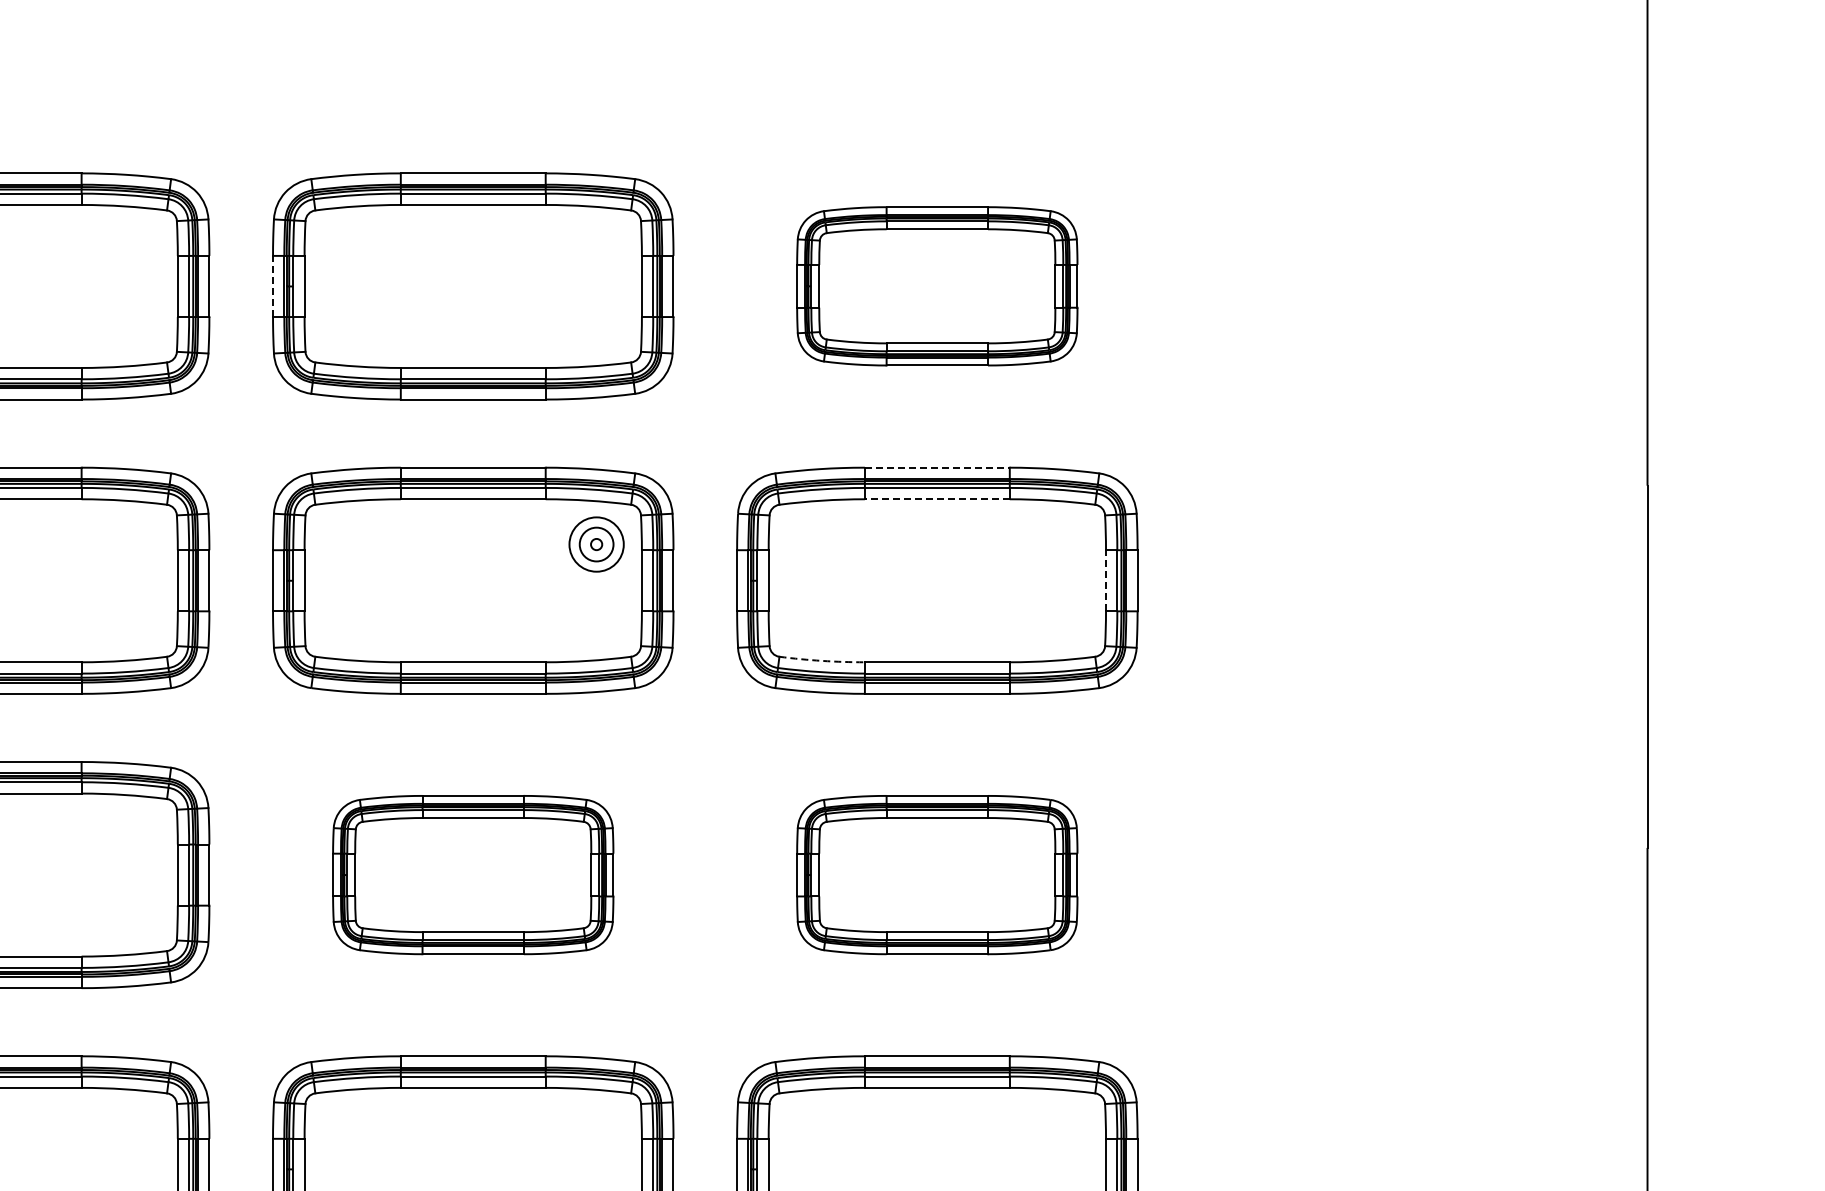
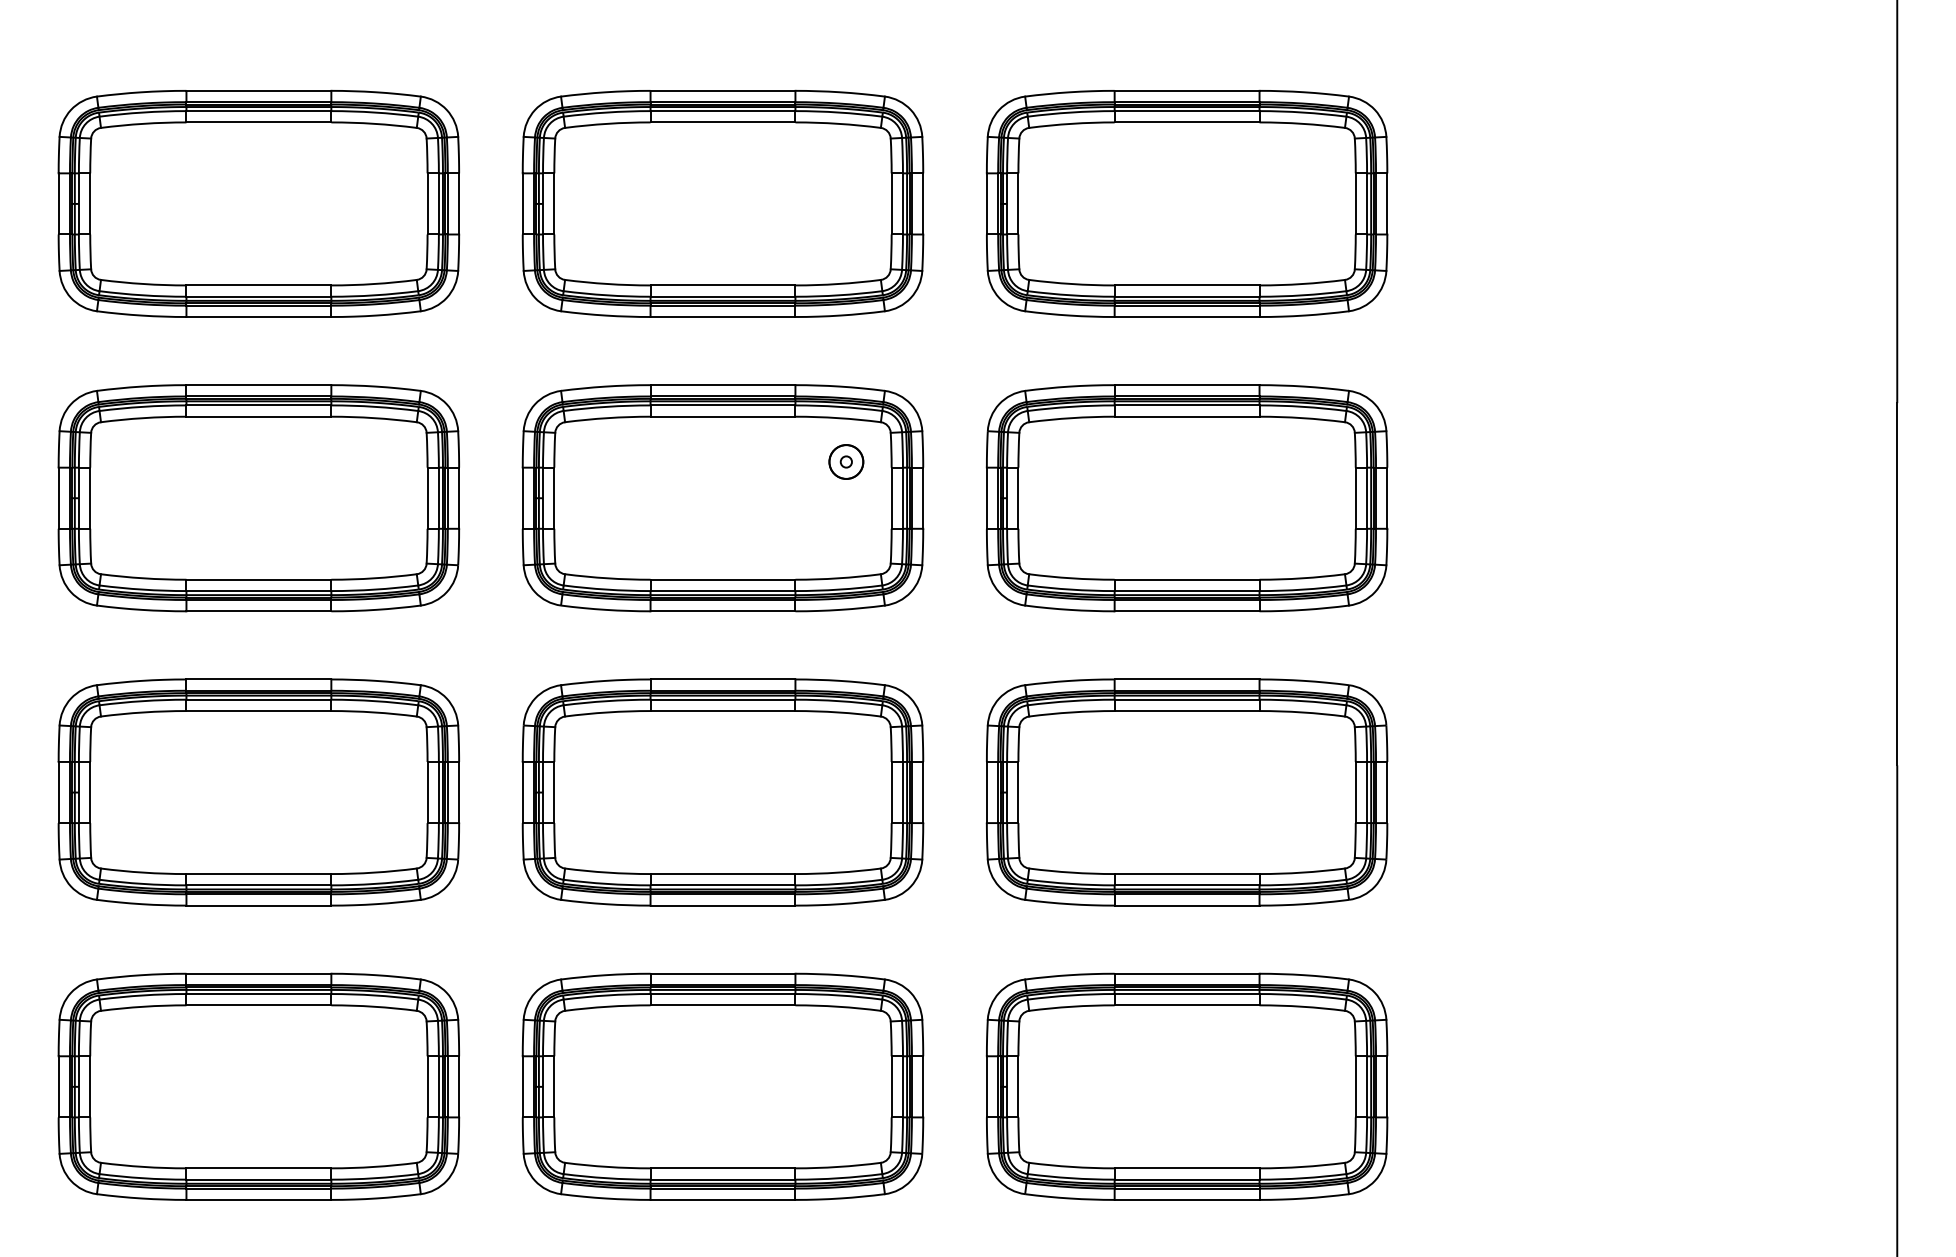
line: (272, 286) -> (522, 203), dashed -> solid
part: (936, 286) -> (1186, 203), size x1.43
line: (937, 468) -> (1187, 385), dashed -> solid
line: (936, 499) -> (1186, 416), dashed -> solid
circle: (596, 544) -> (846, 461), size x0.62
line: (1105, 581) -> (1355, 498), dashed -> solid
arc: (821, 661) -> (1071, 578), dashed -> solid
part: (472, 875) -> (722, 792), size x1.43
part: (936, 875) -> (1186, 792), size x1.43

